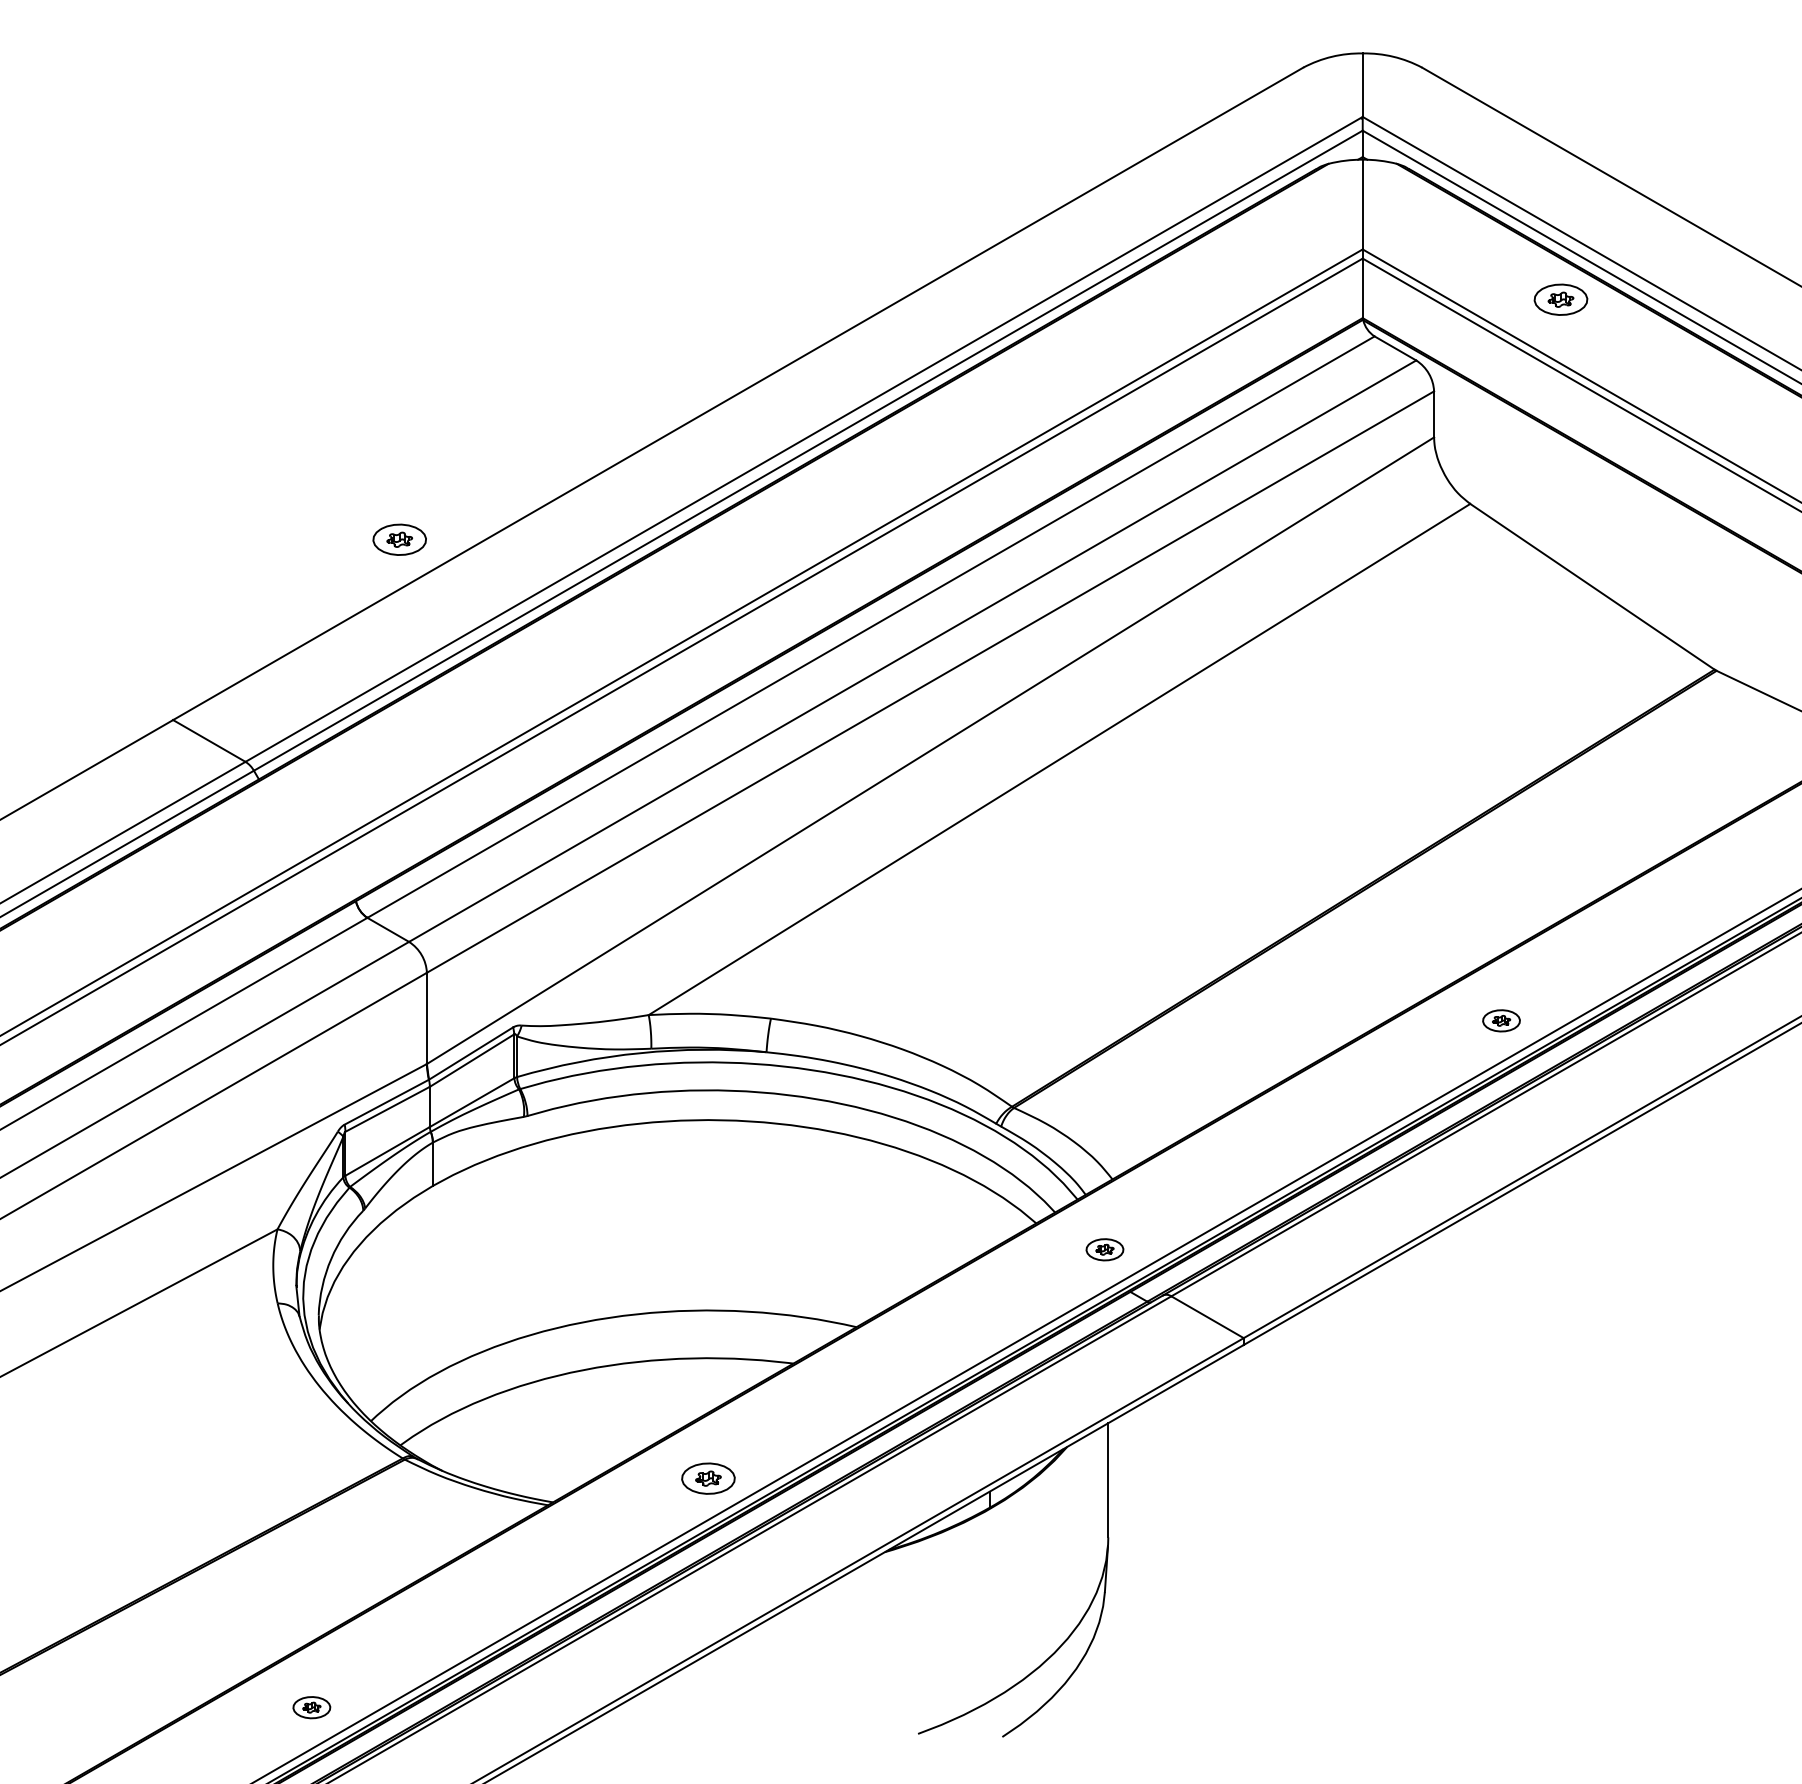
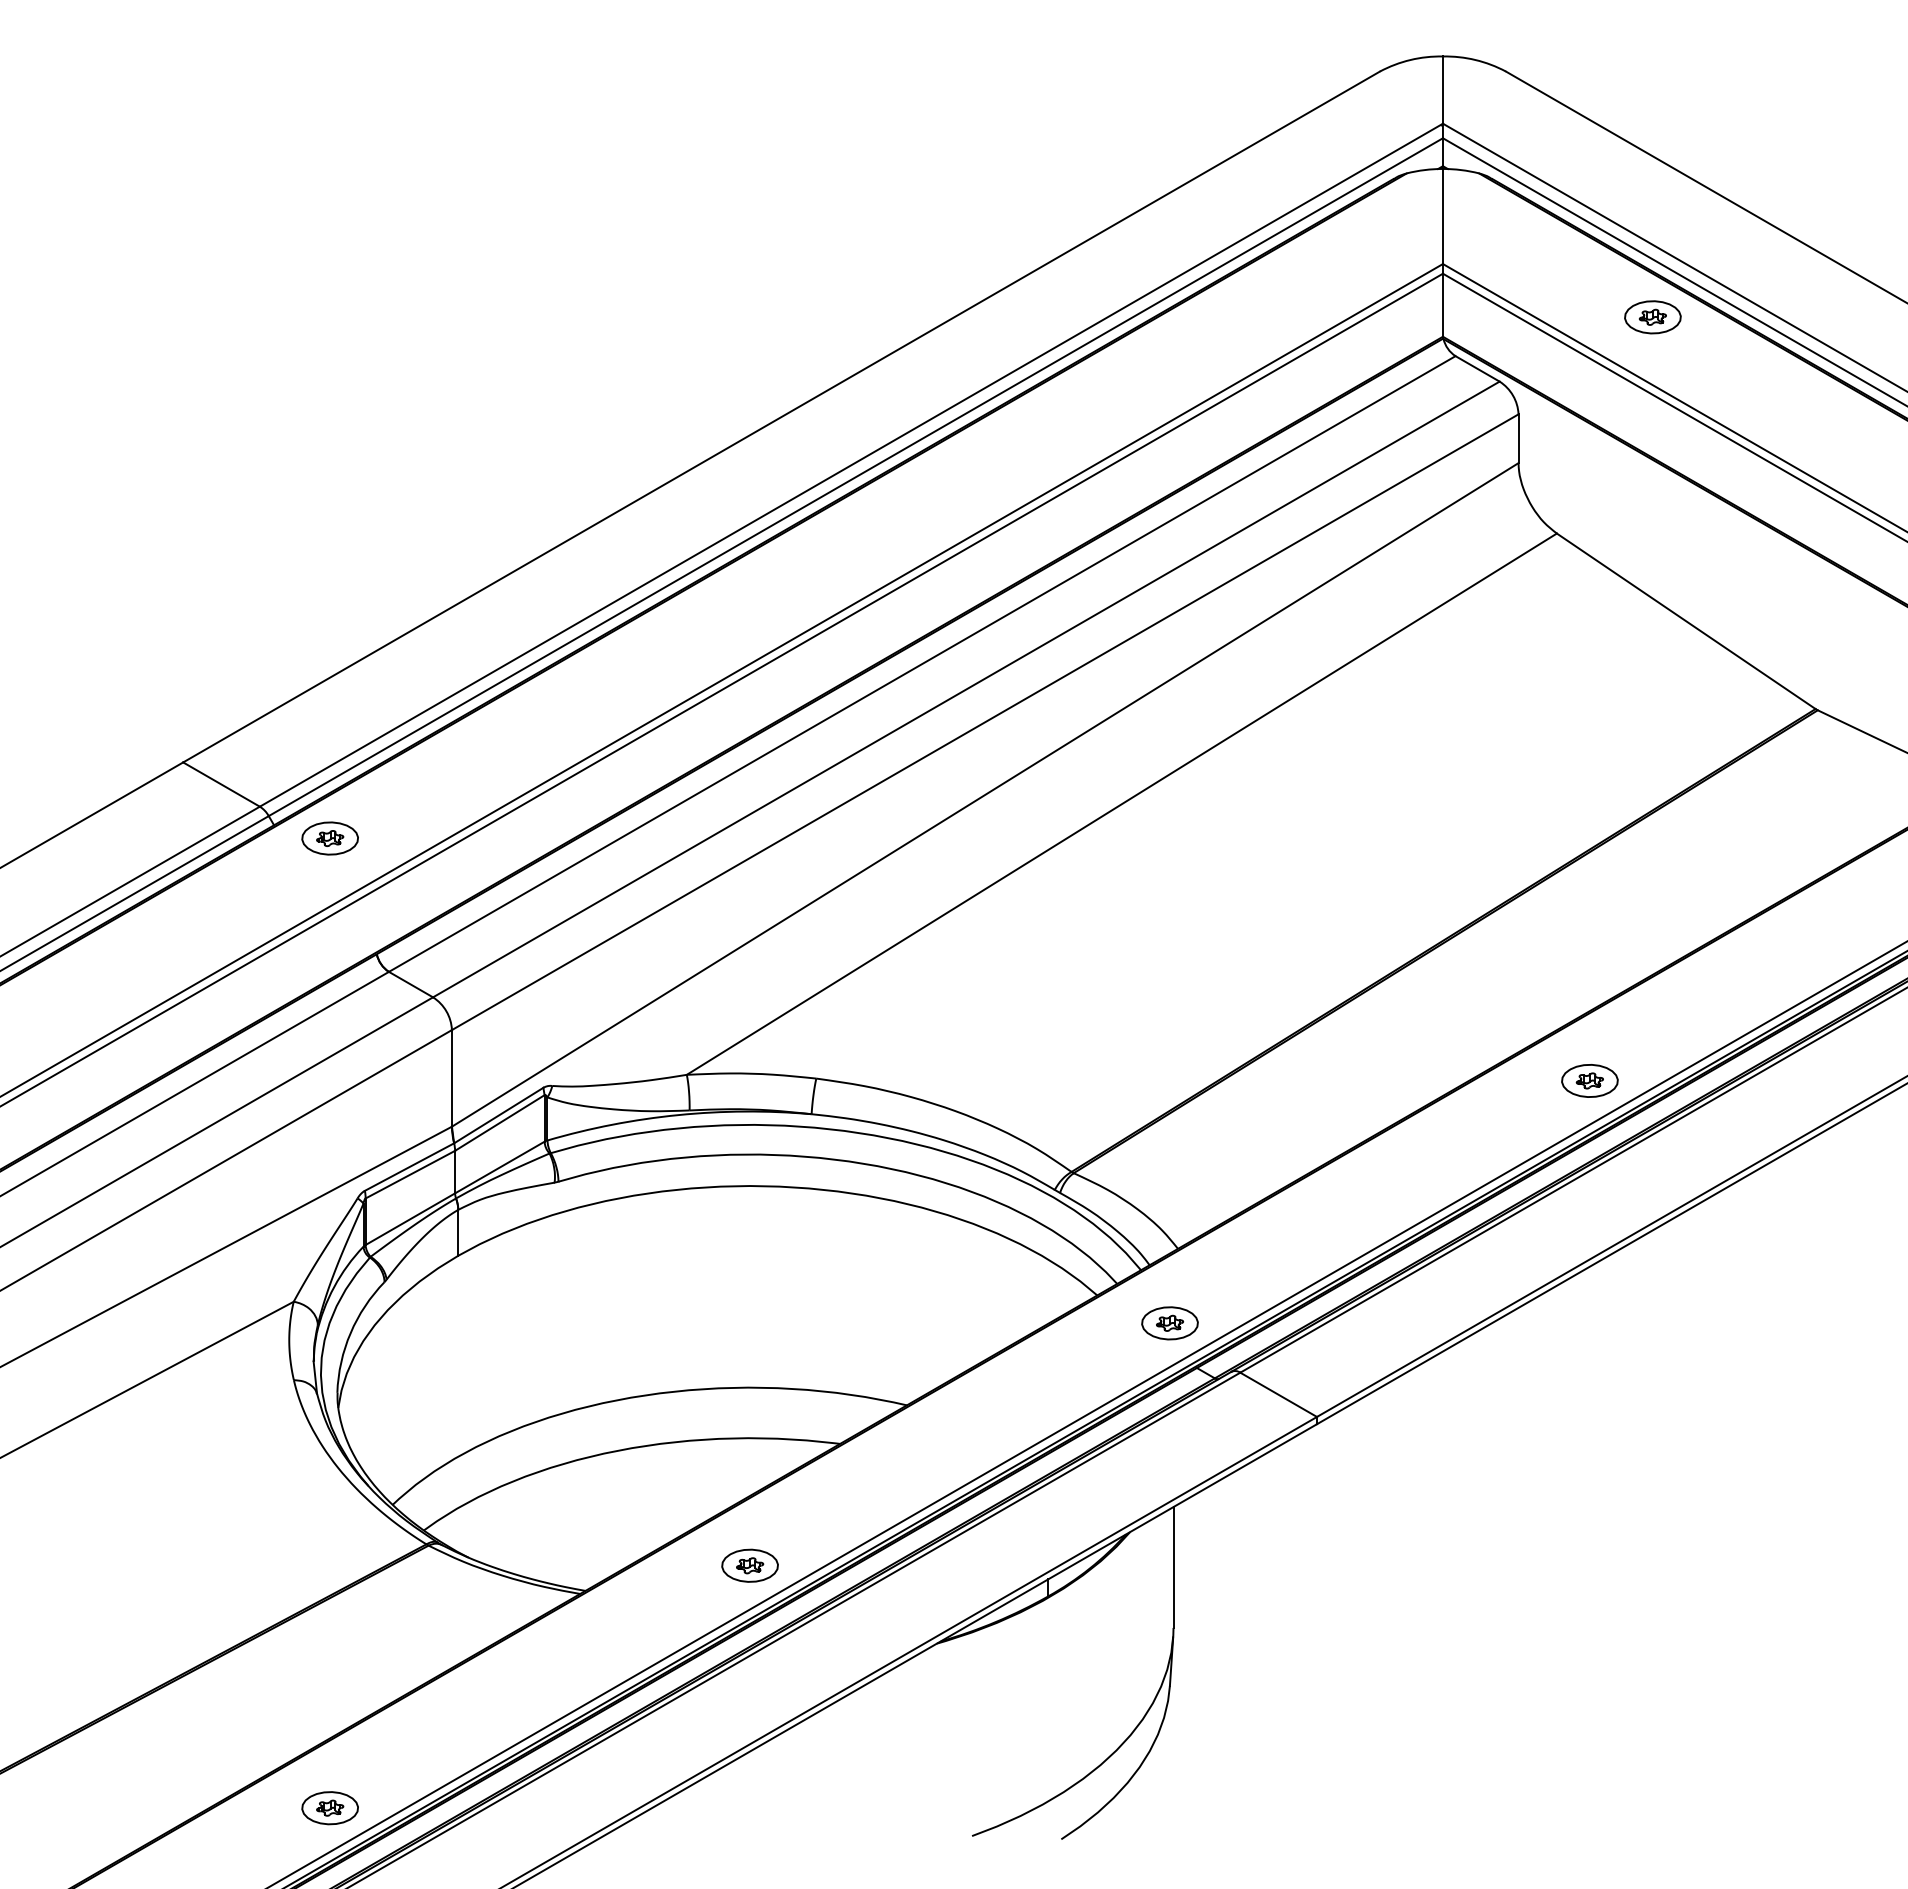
part: (399, 539) -> (329, 838), moved
part: (1501, 1020) -> (1589, 1080), size x1.43
part: (1104, 1249) -> (1169, 1323), size x1.43
part: (311, 1707) -> (329, 1808), size x1.43

